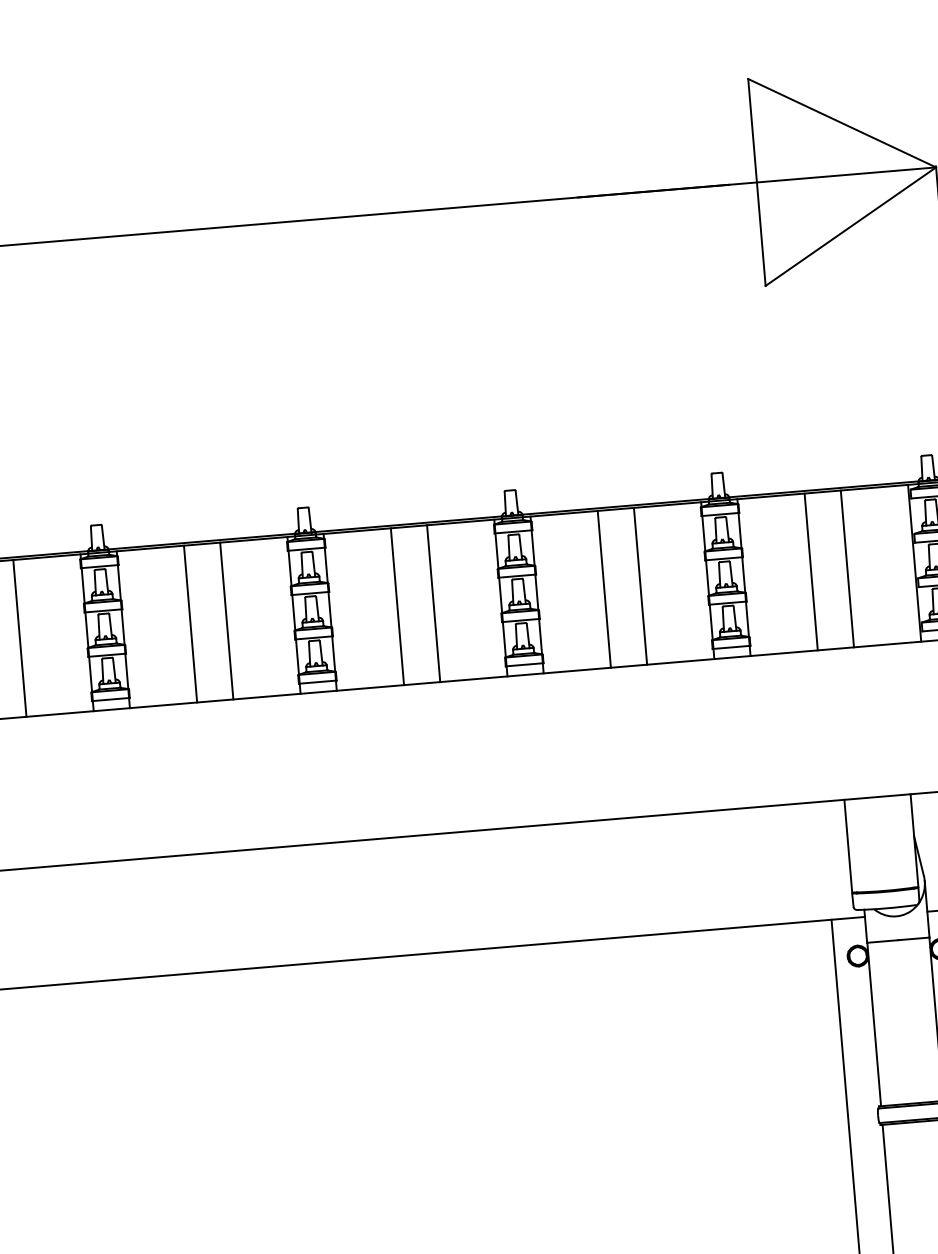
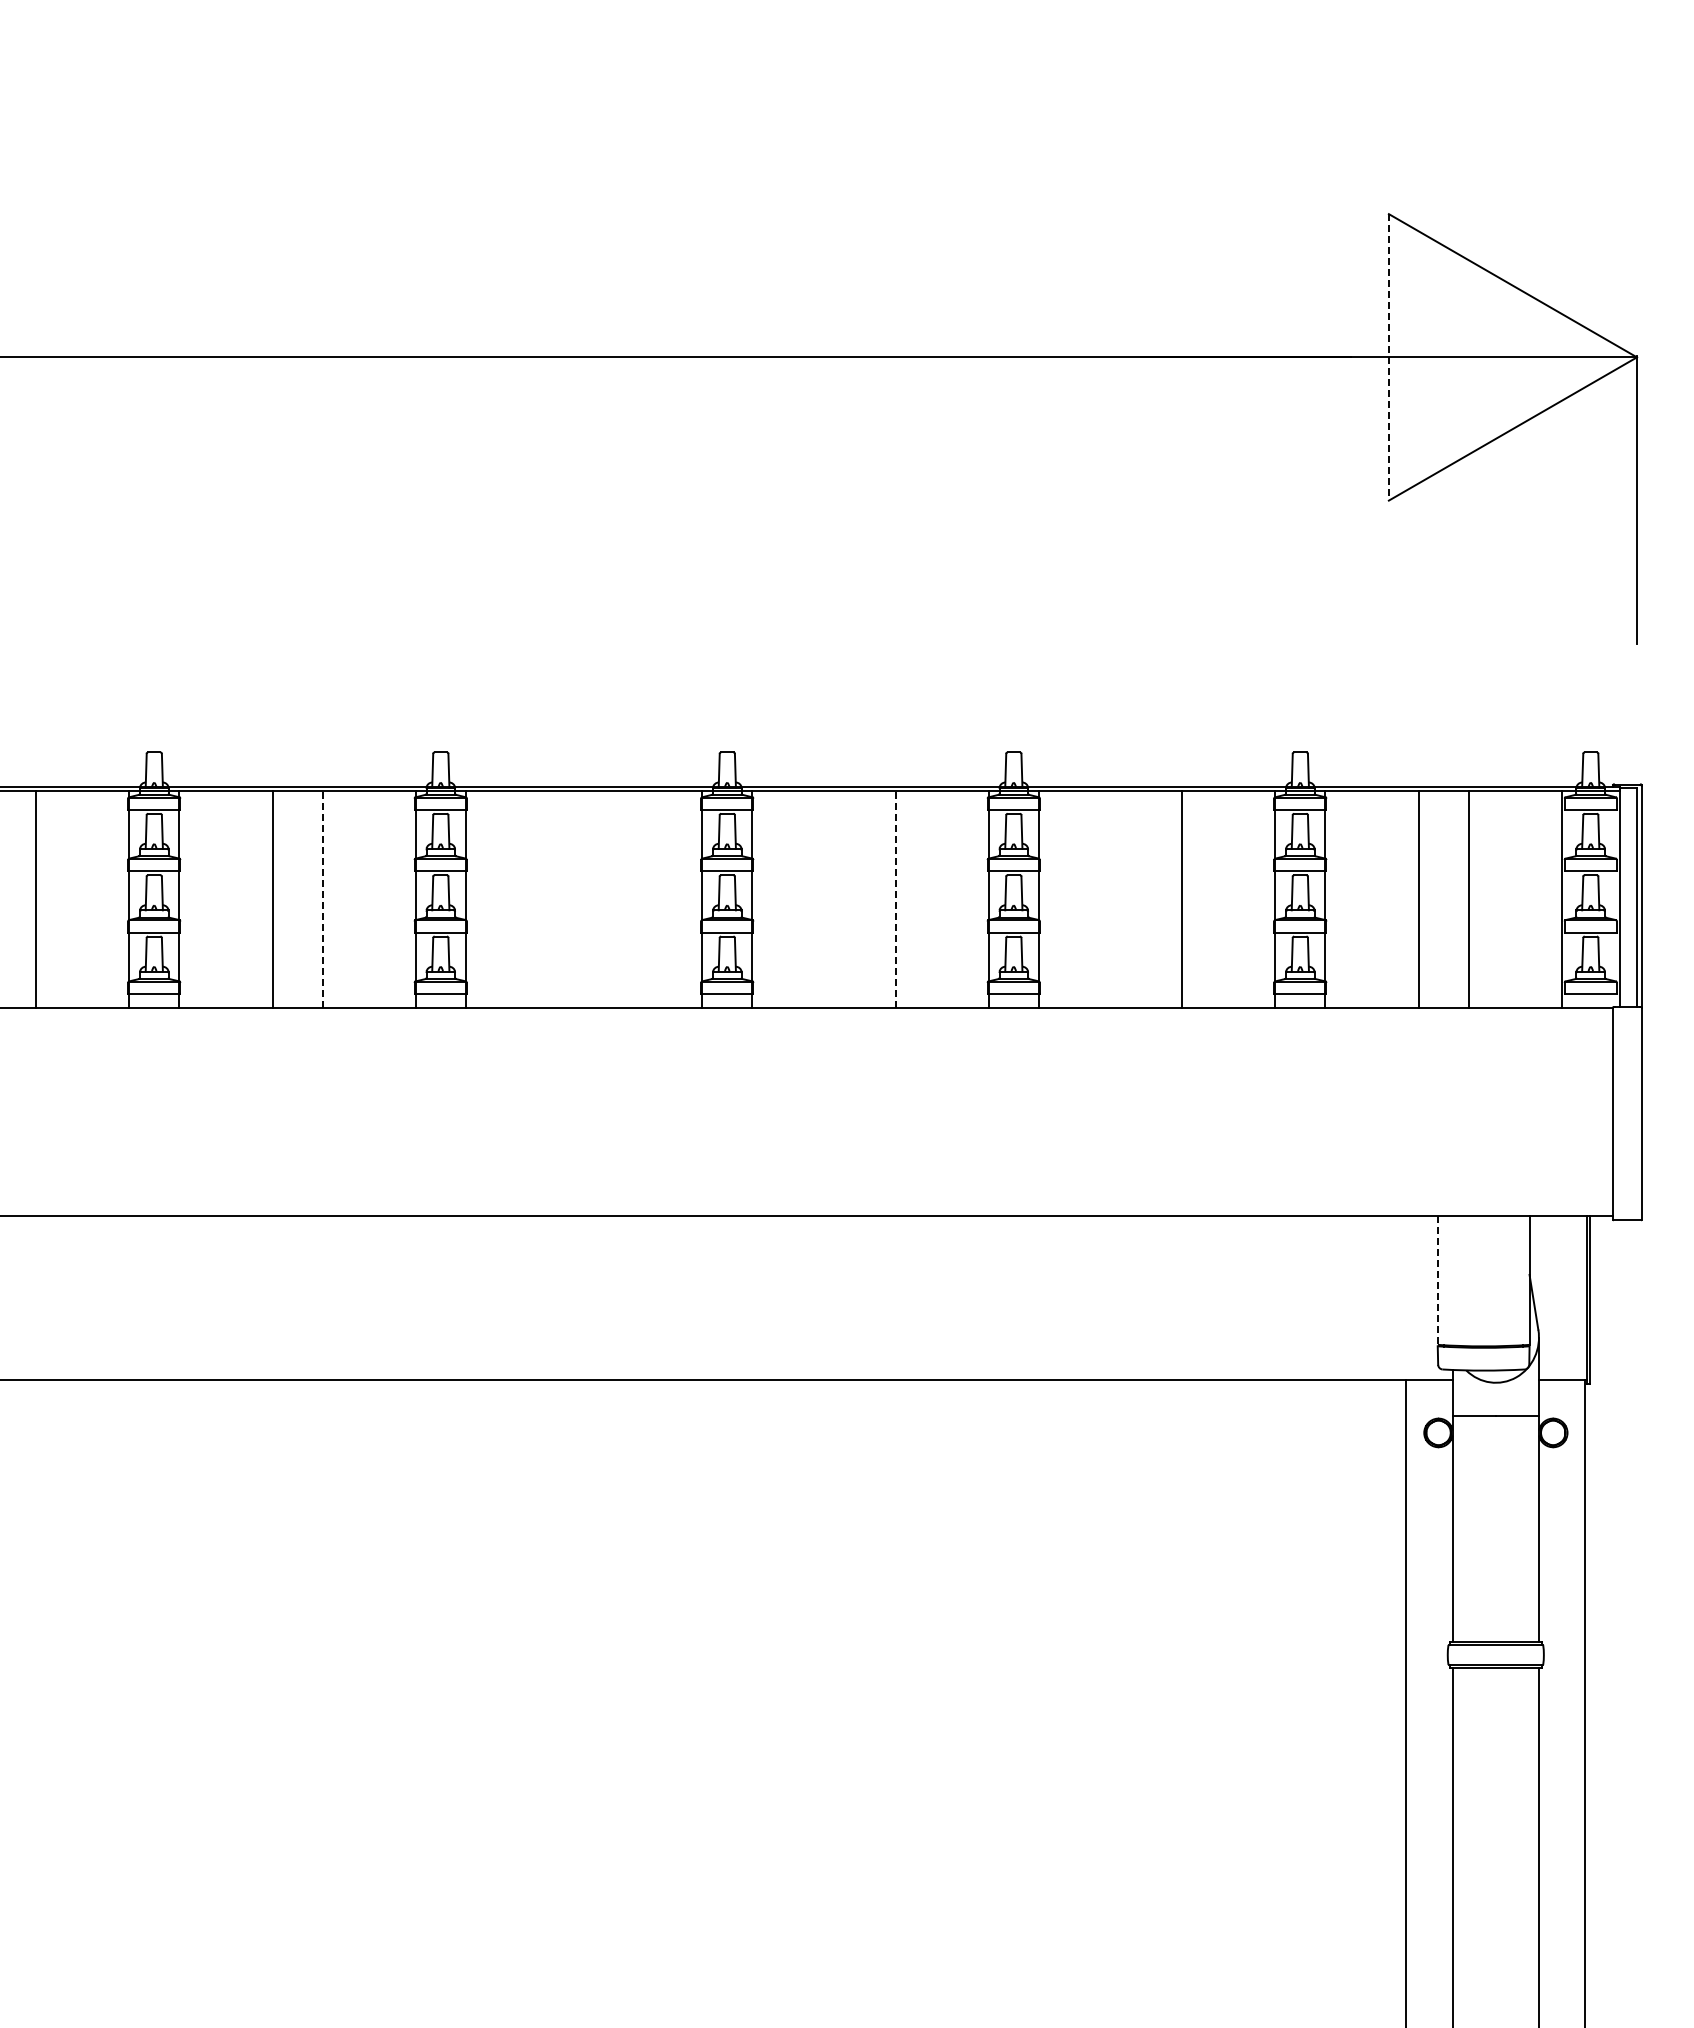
line: (756, 182) -> (1388, 357), solid -> dashed
line: (604, 588) -> (1132, 898), removed
line: (433, 603) -> (895, 899), solid -> dashed
line: (397, 606) -> (845, 898), removed
line: (226, 620) -> (609, 898), removed
line: (190, 623) -> (559, 898), removed
line: (19, 638) -> (322, 899), solid -> dashed
line: (848, 846) -> (1437, 1281), solid -> dashed

